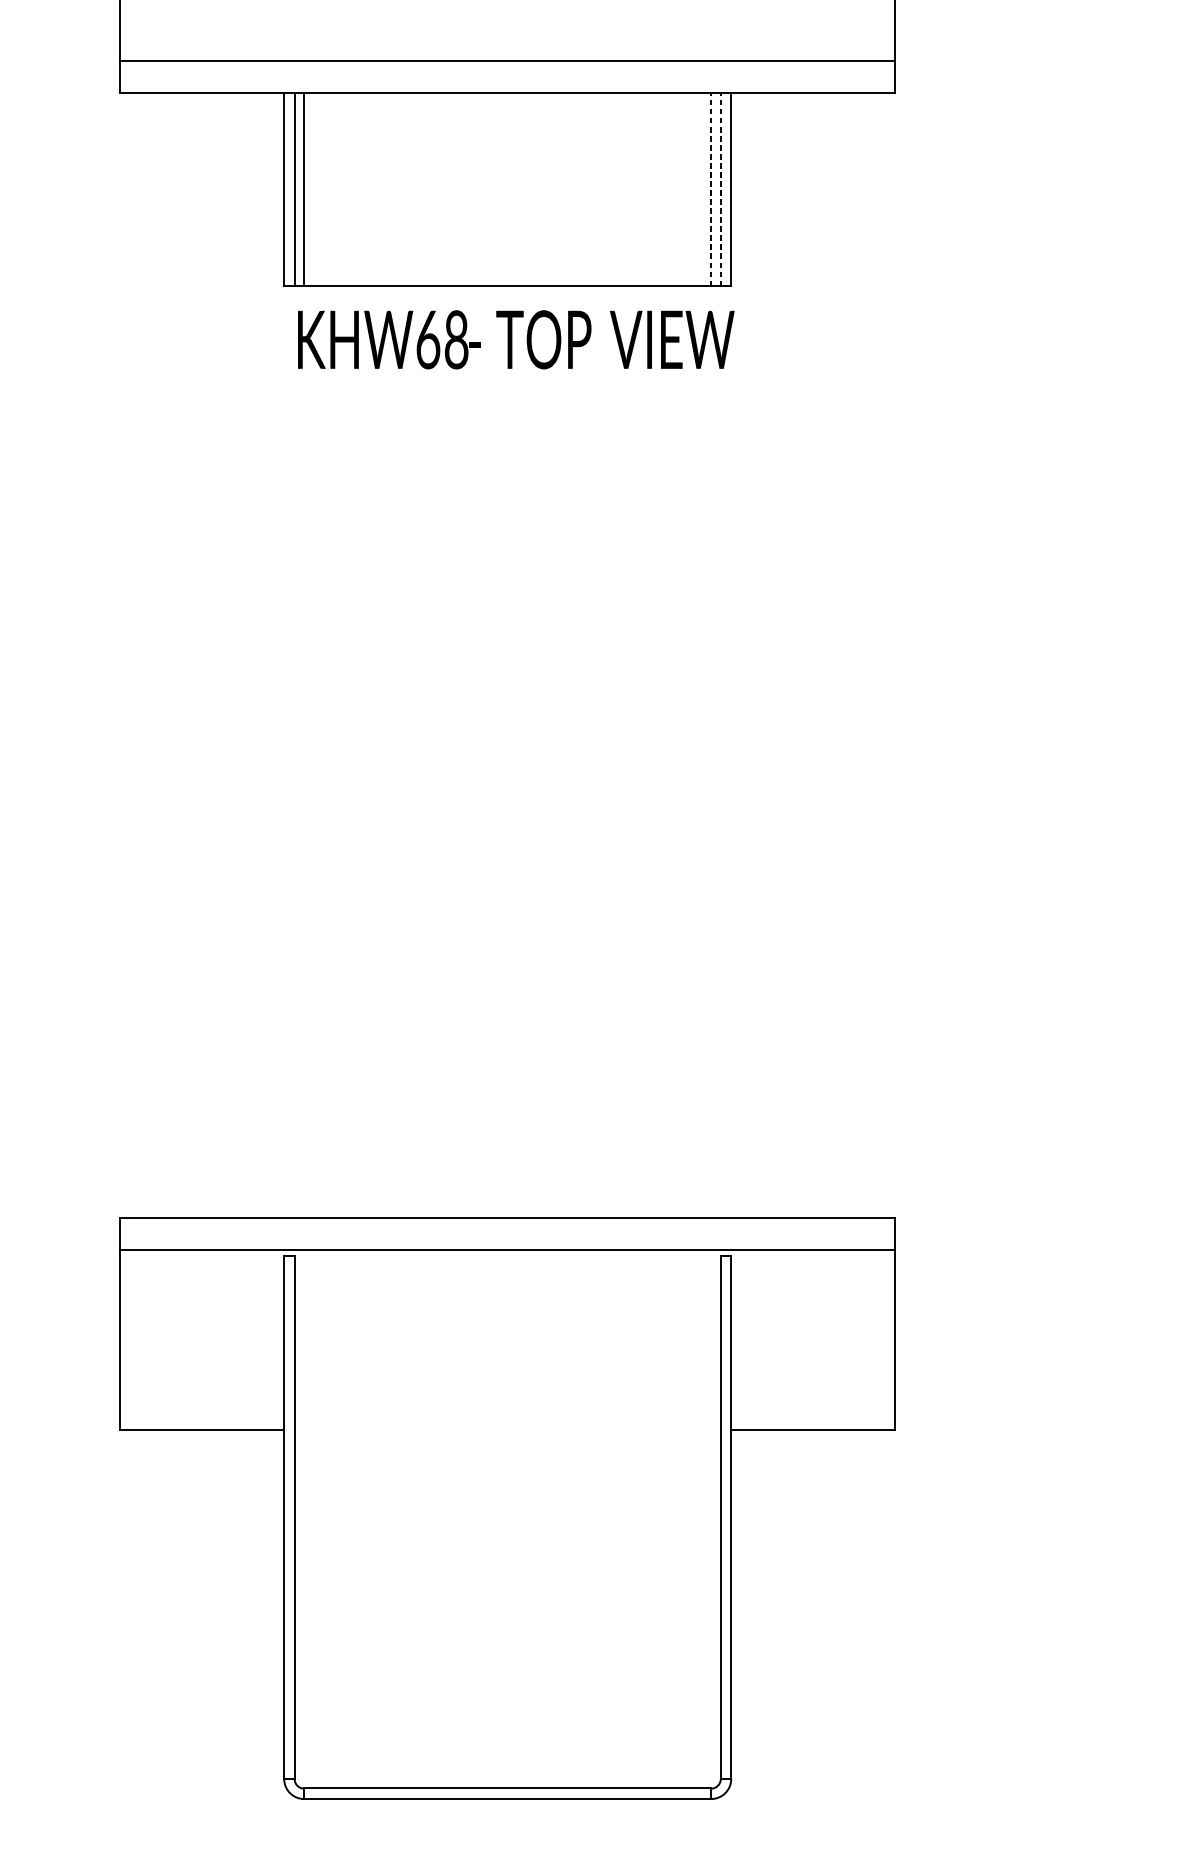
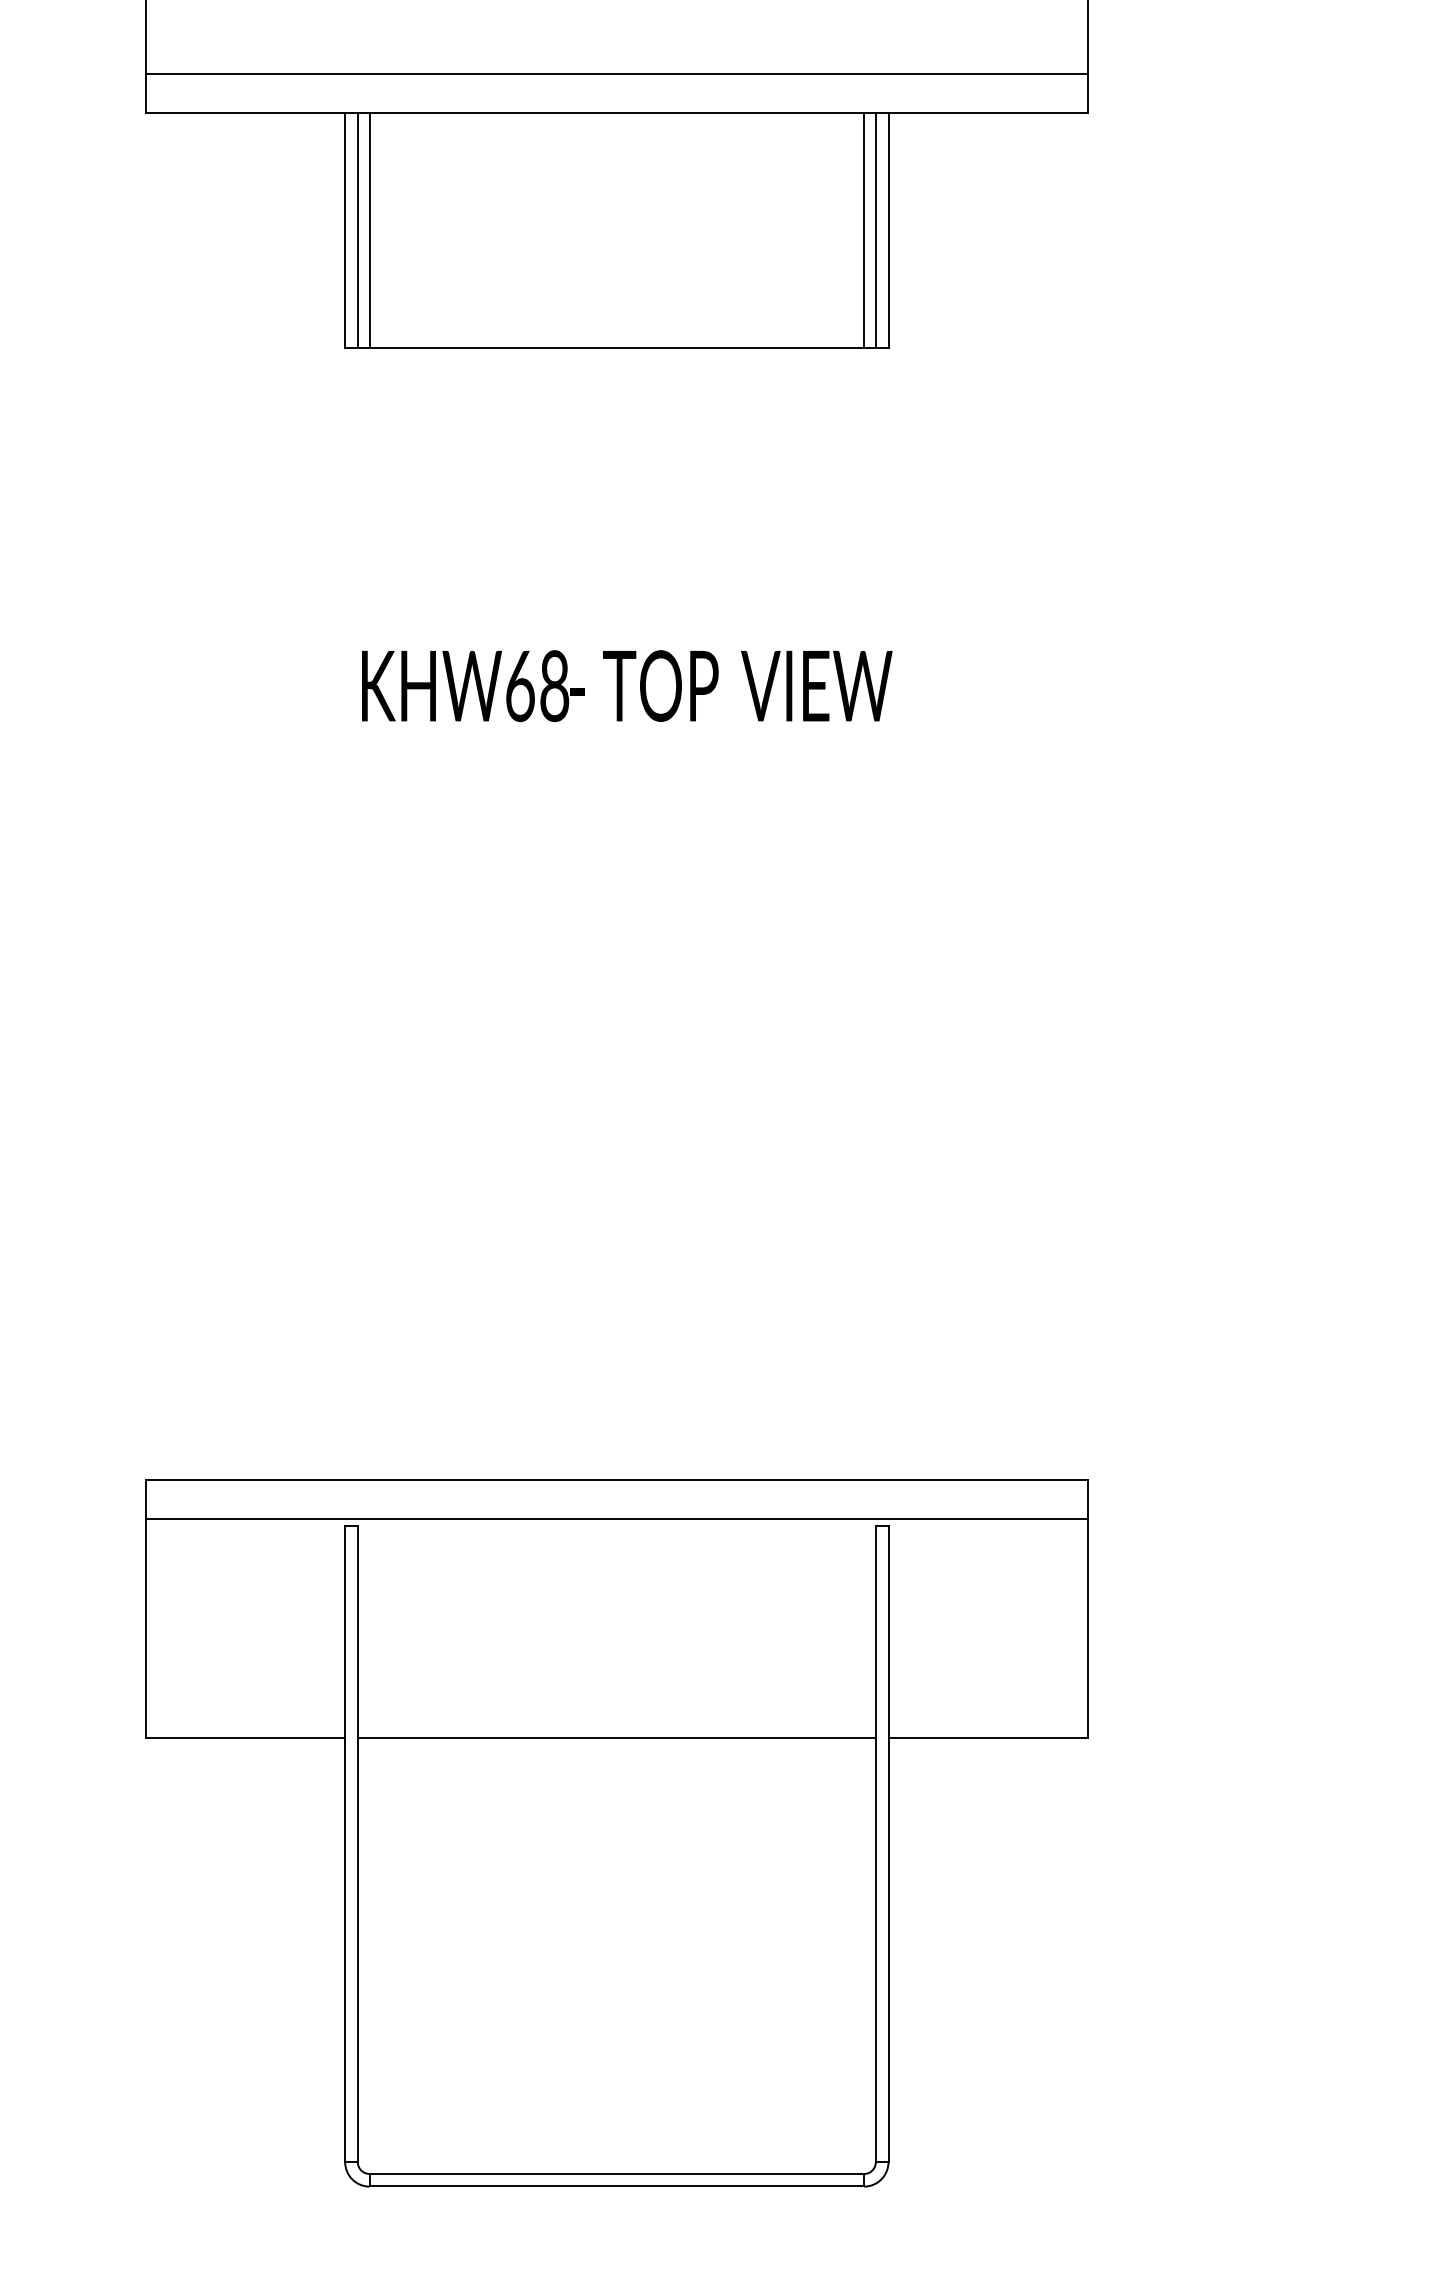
line: (711, 189) -> (864, 230), dashed -> solid
line: (720, 189) -> (875, 230), dashed -> solid
text: (516, 340) -> (627, 686), moved
line: (507, 1430) -> (616, 1738), added

